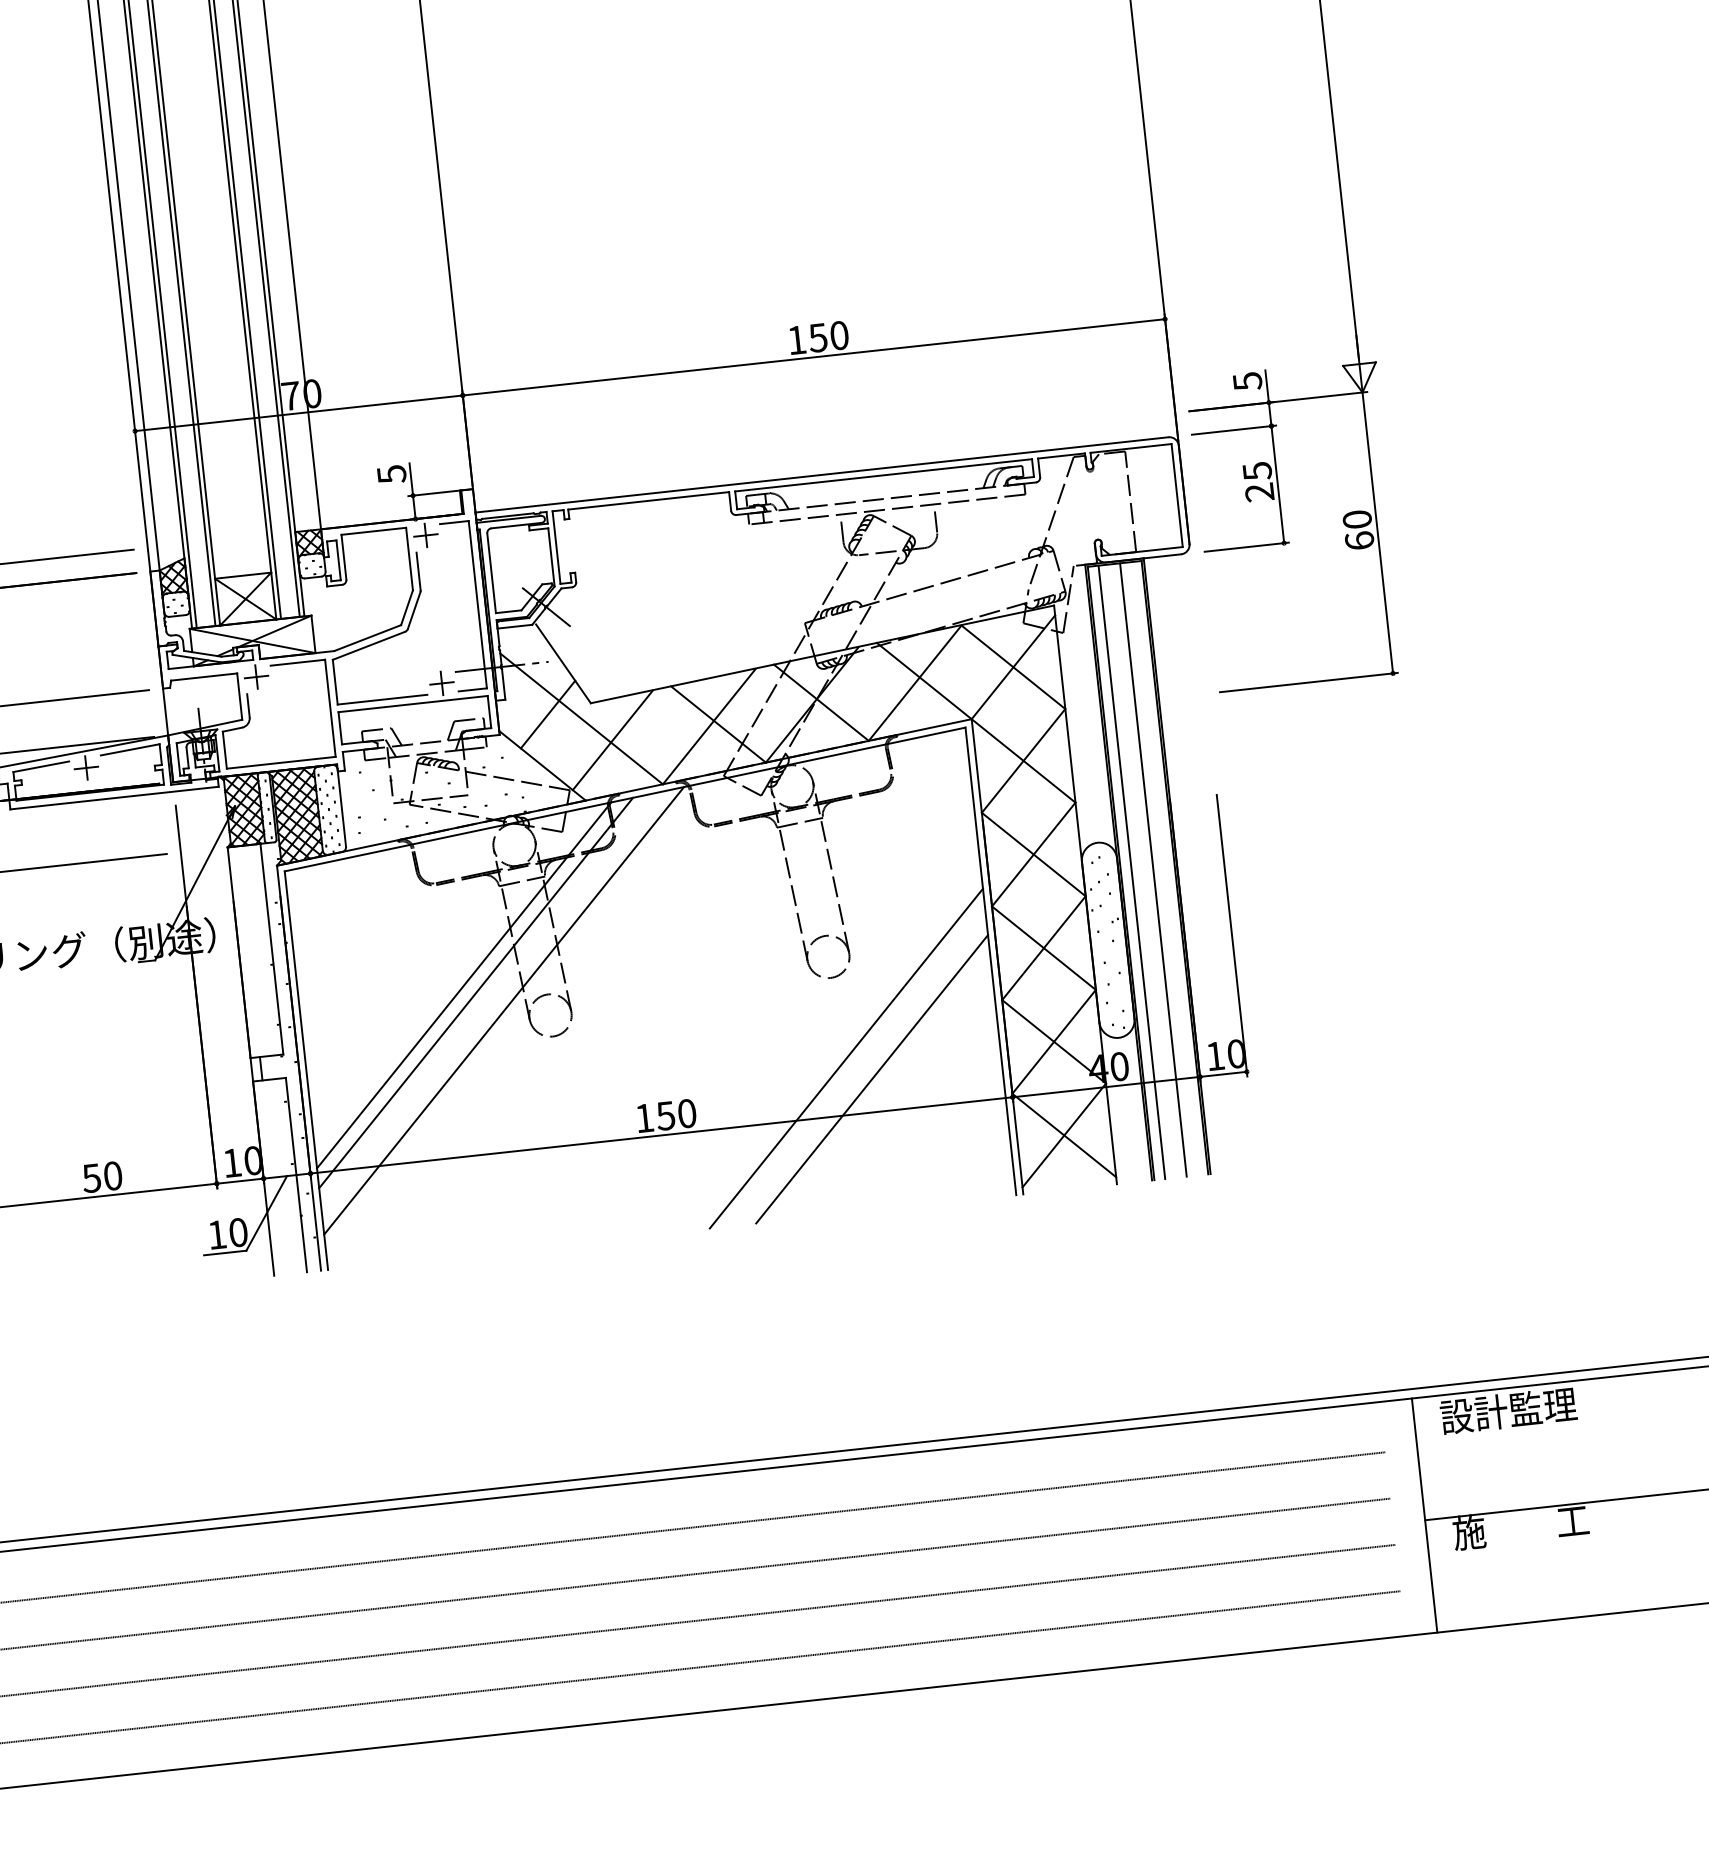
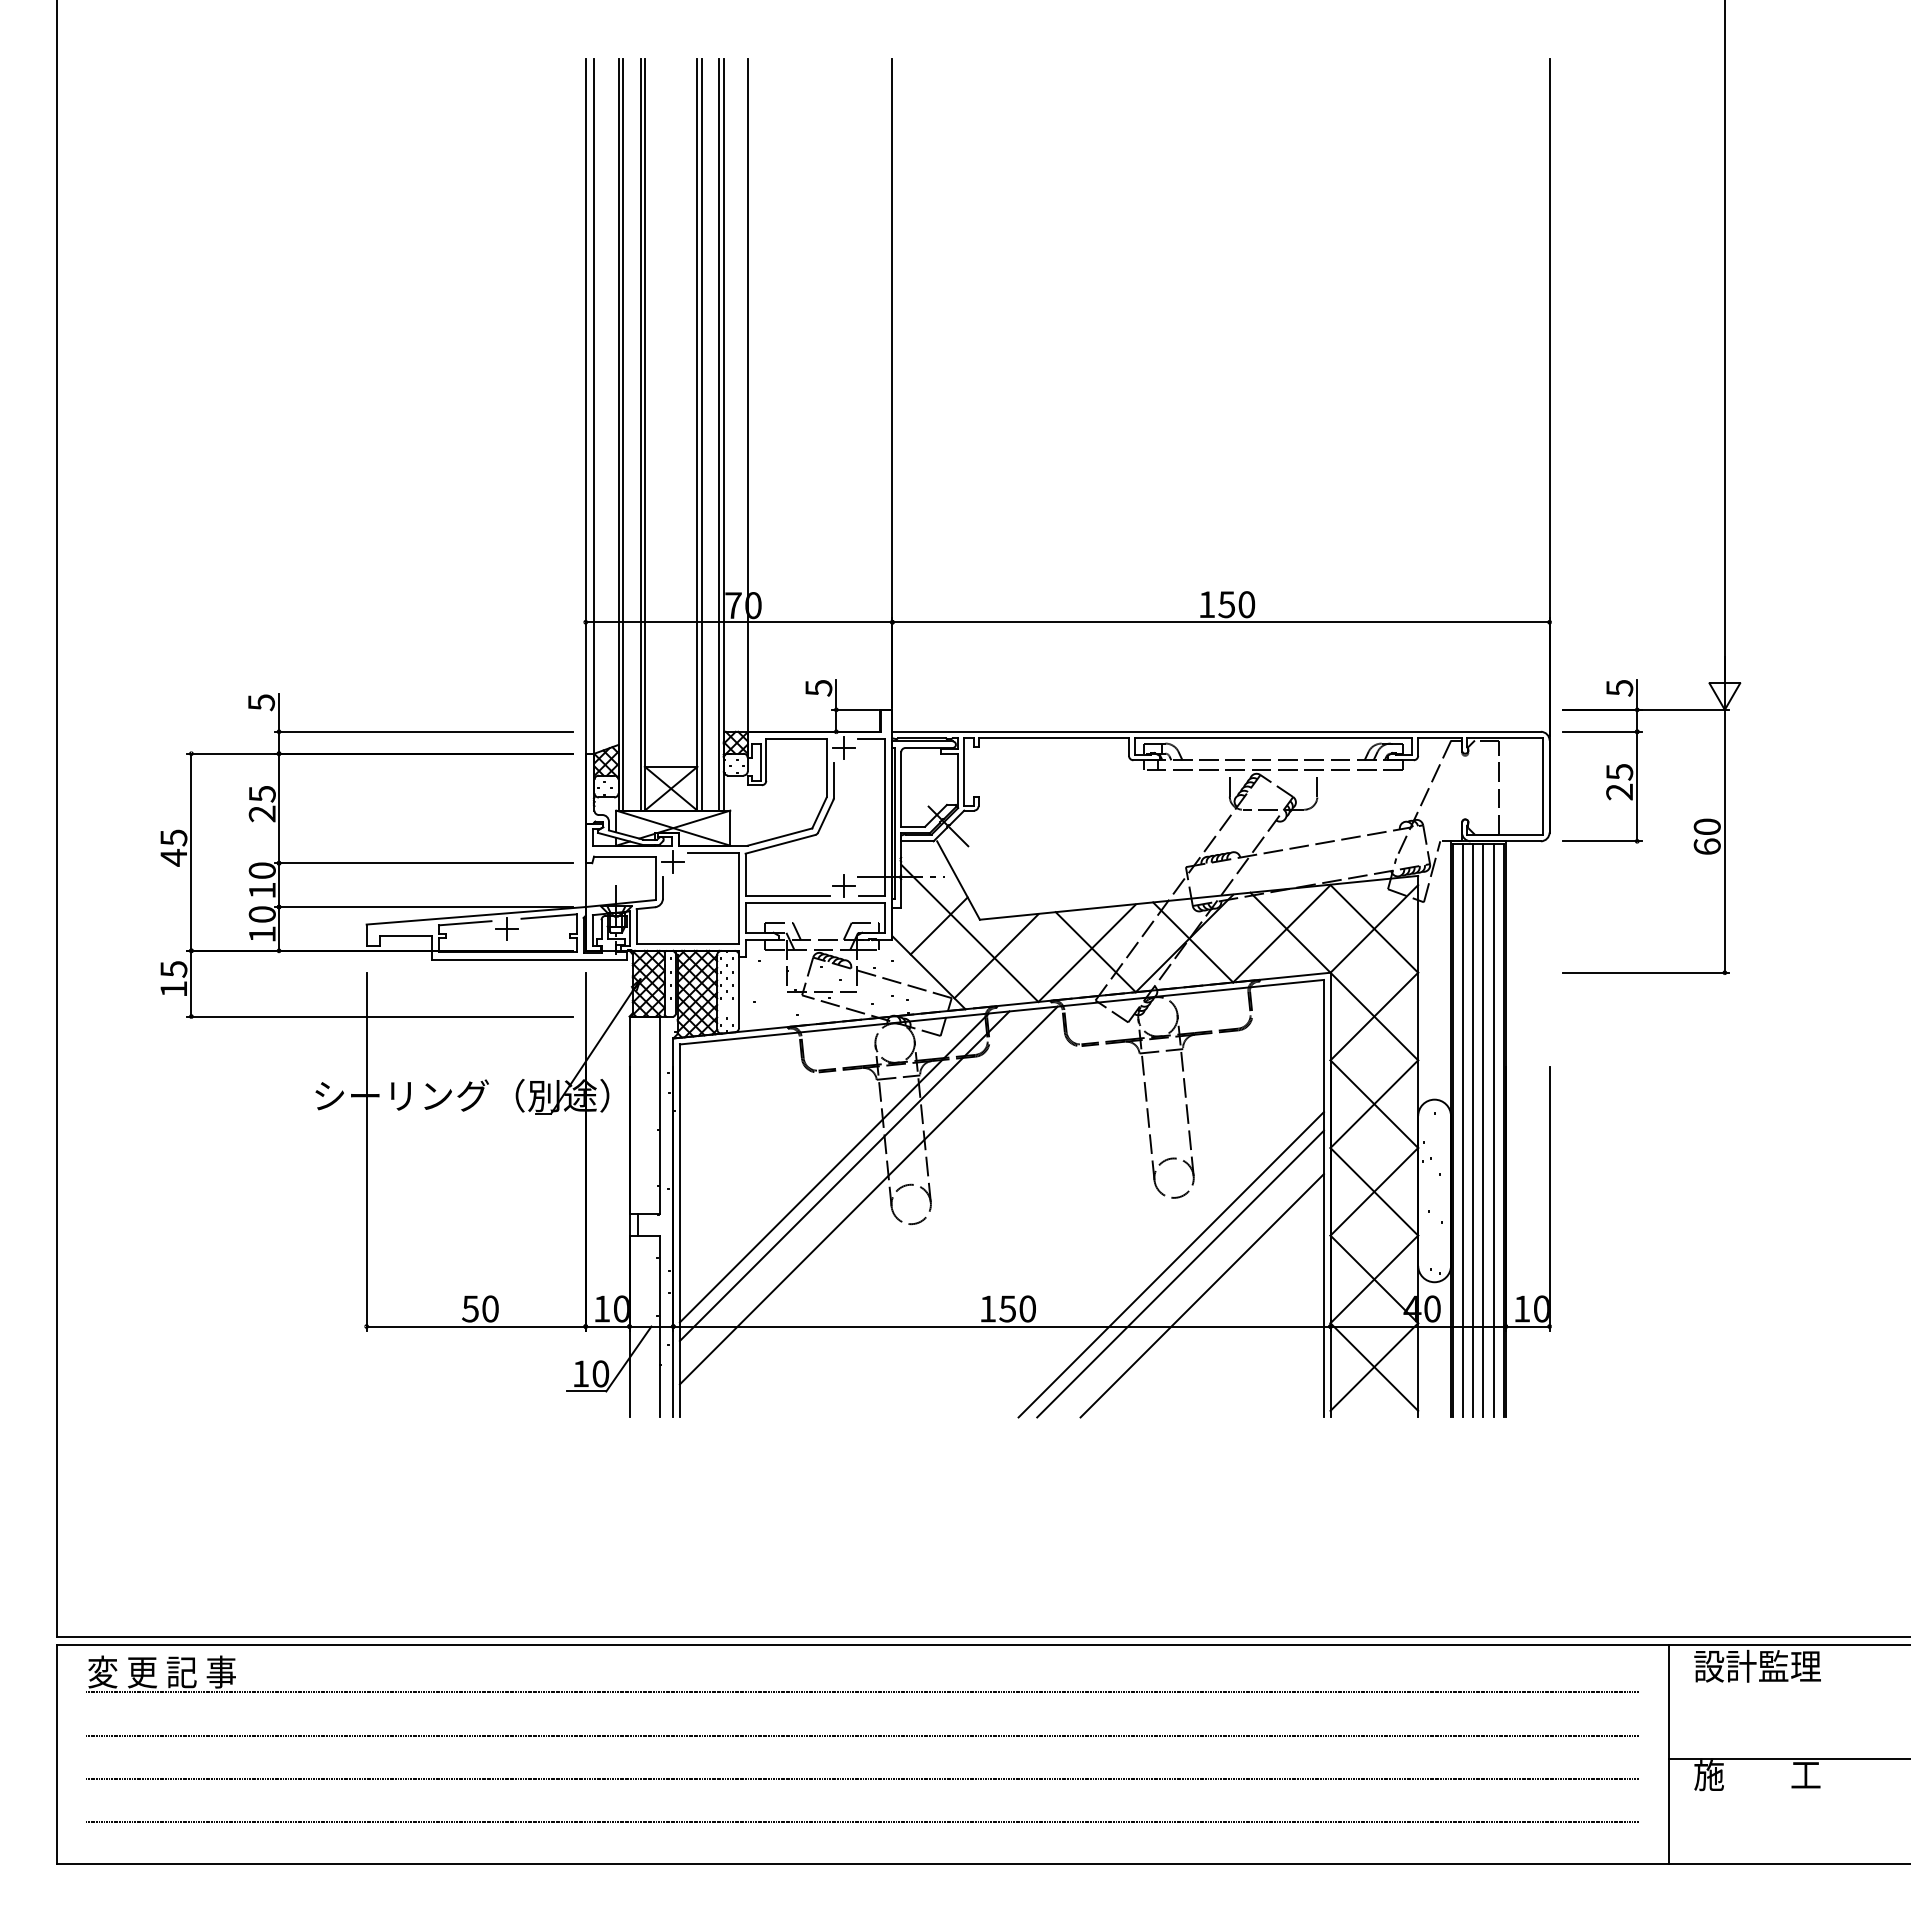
line: (1164, 868) -> (1493, 1130), added
line: (1142, 871) -> (1473, 1130), added
line: (834, 1049) -> (1170, 1264), added

